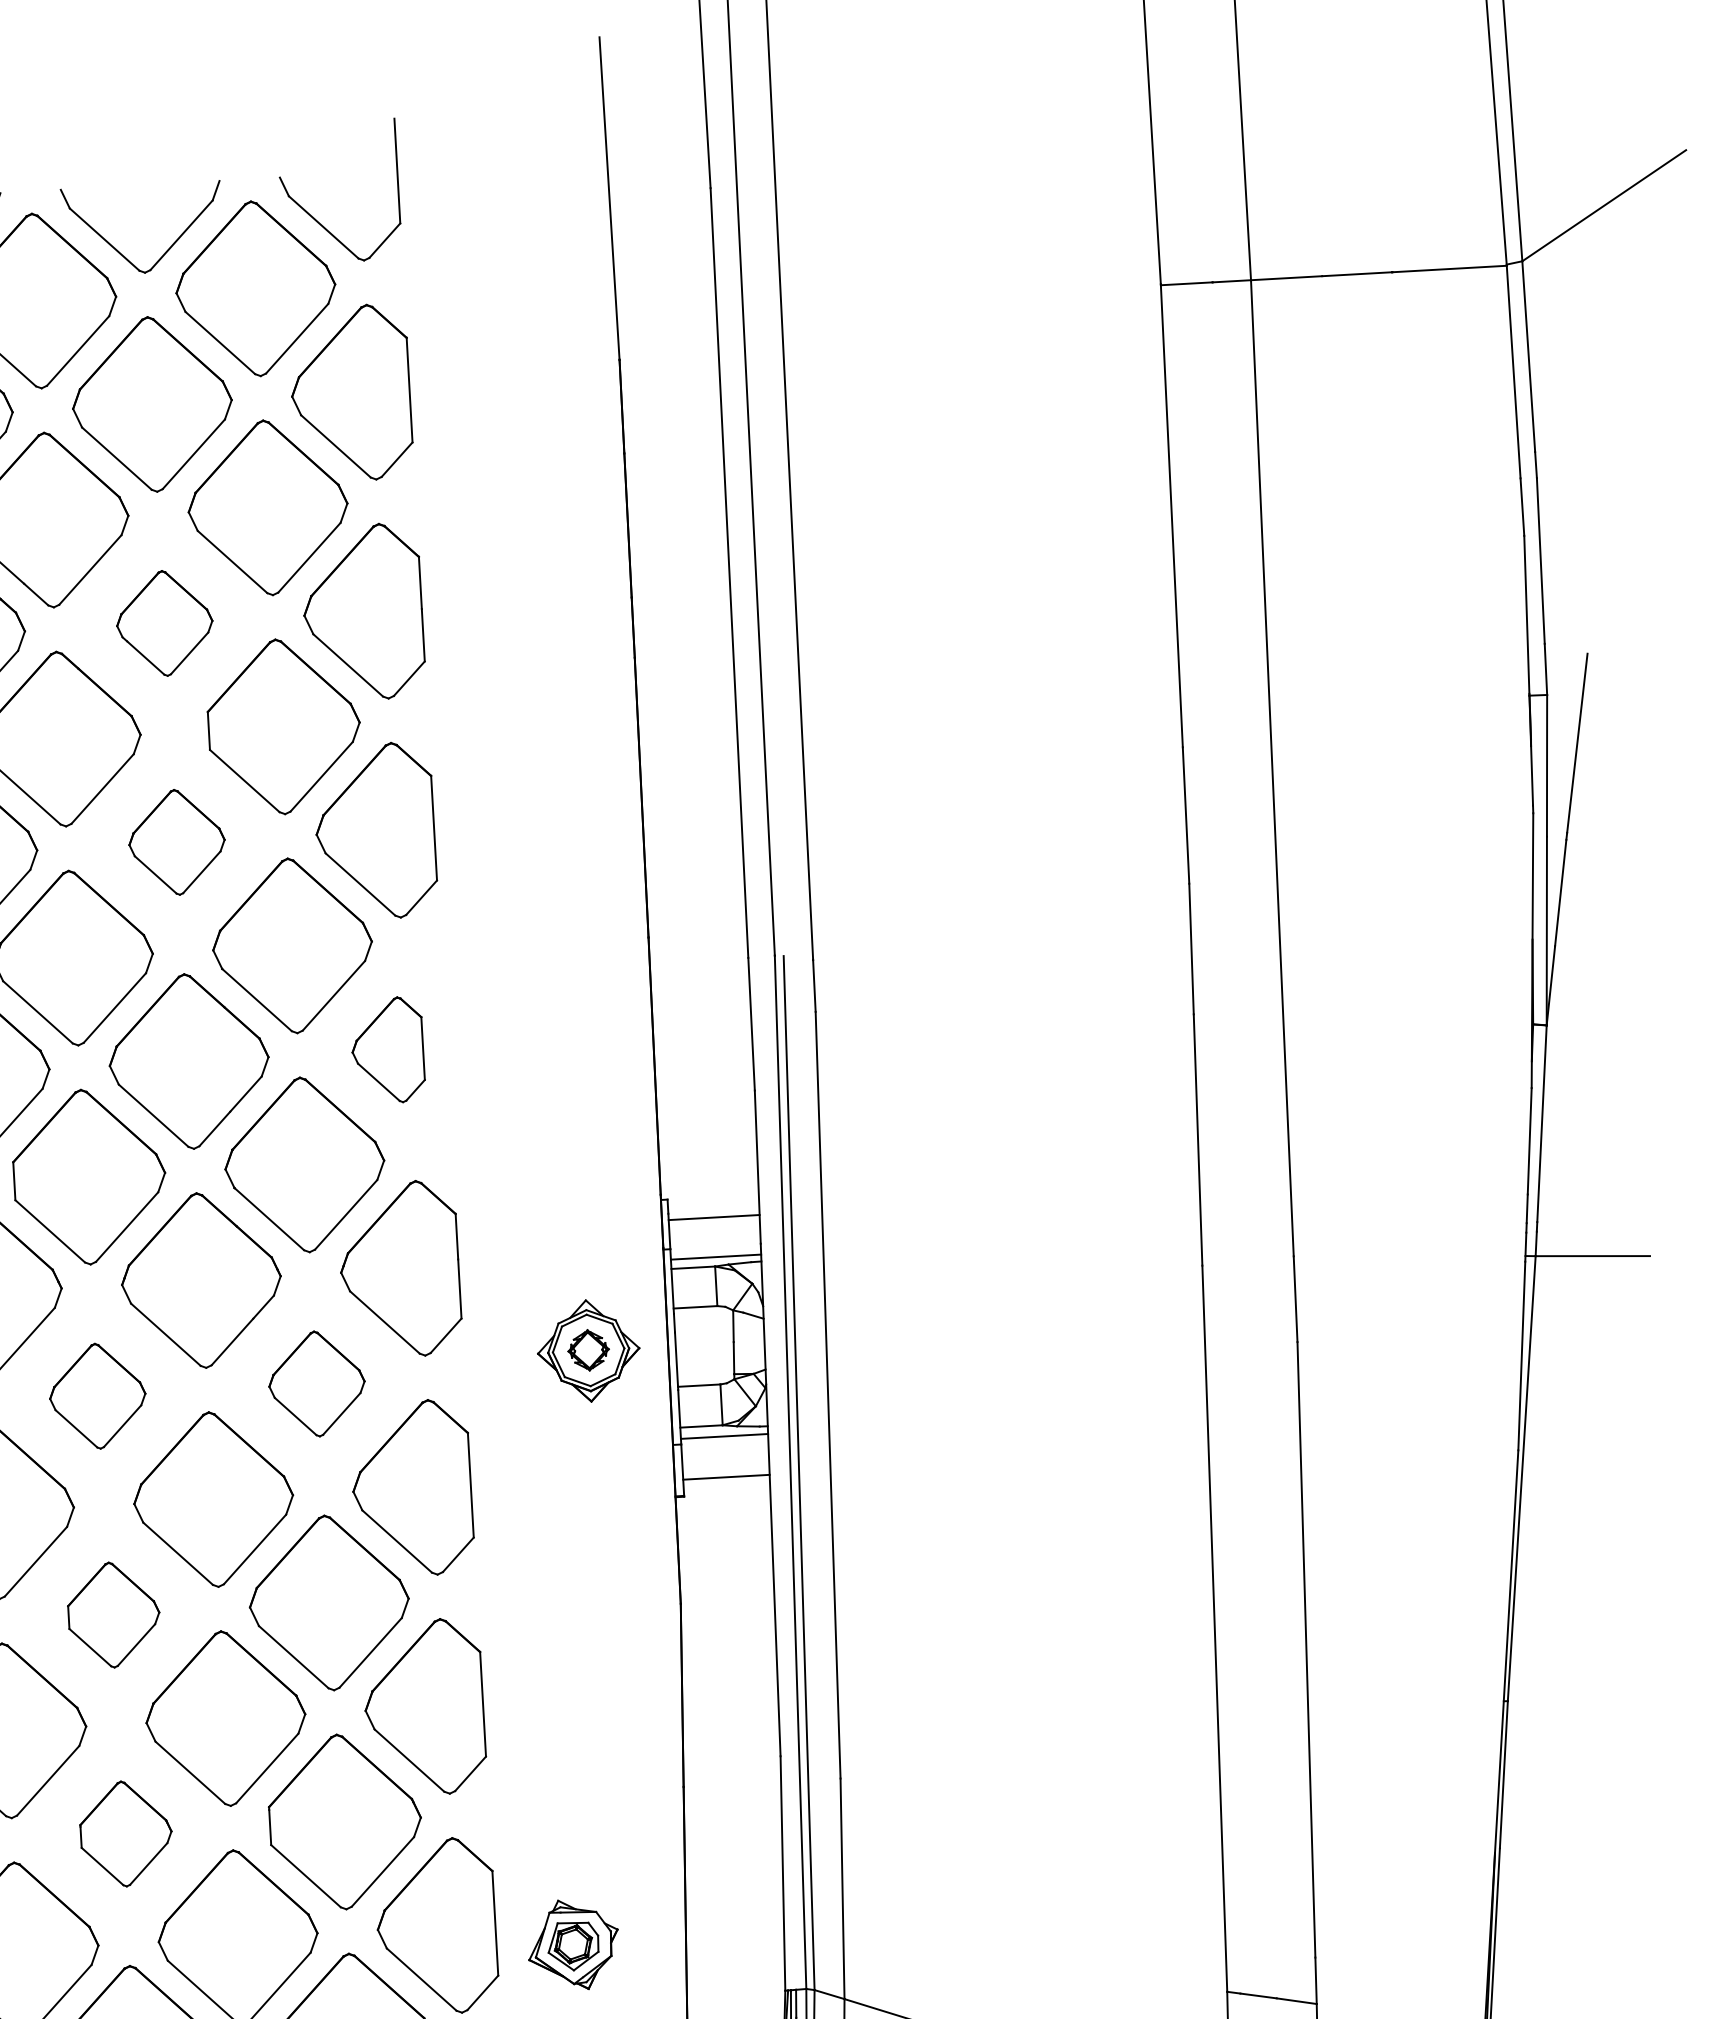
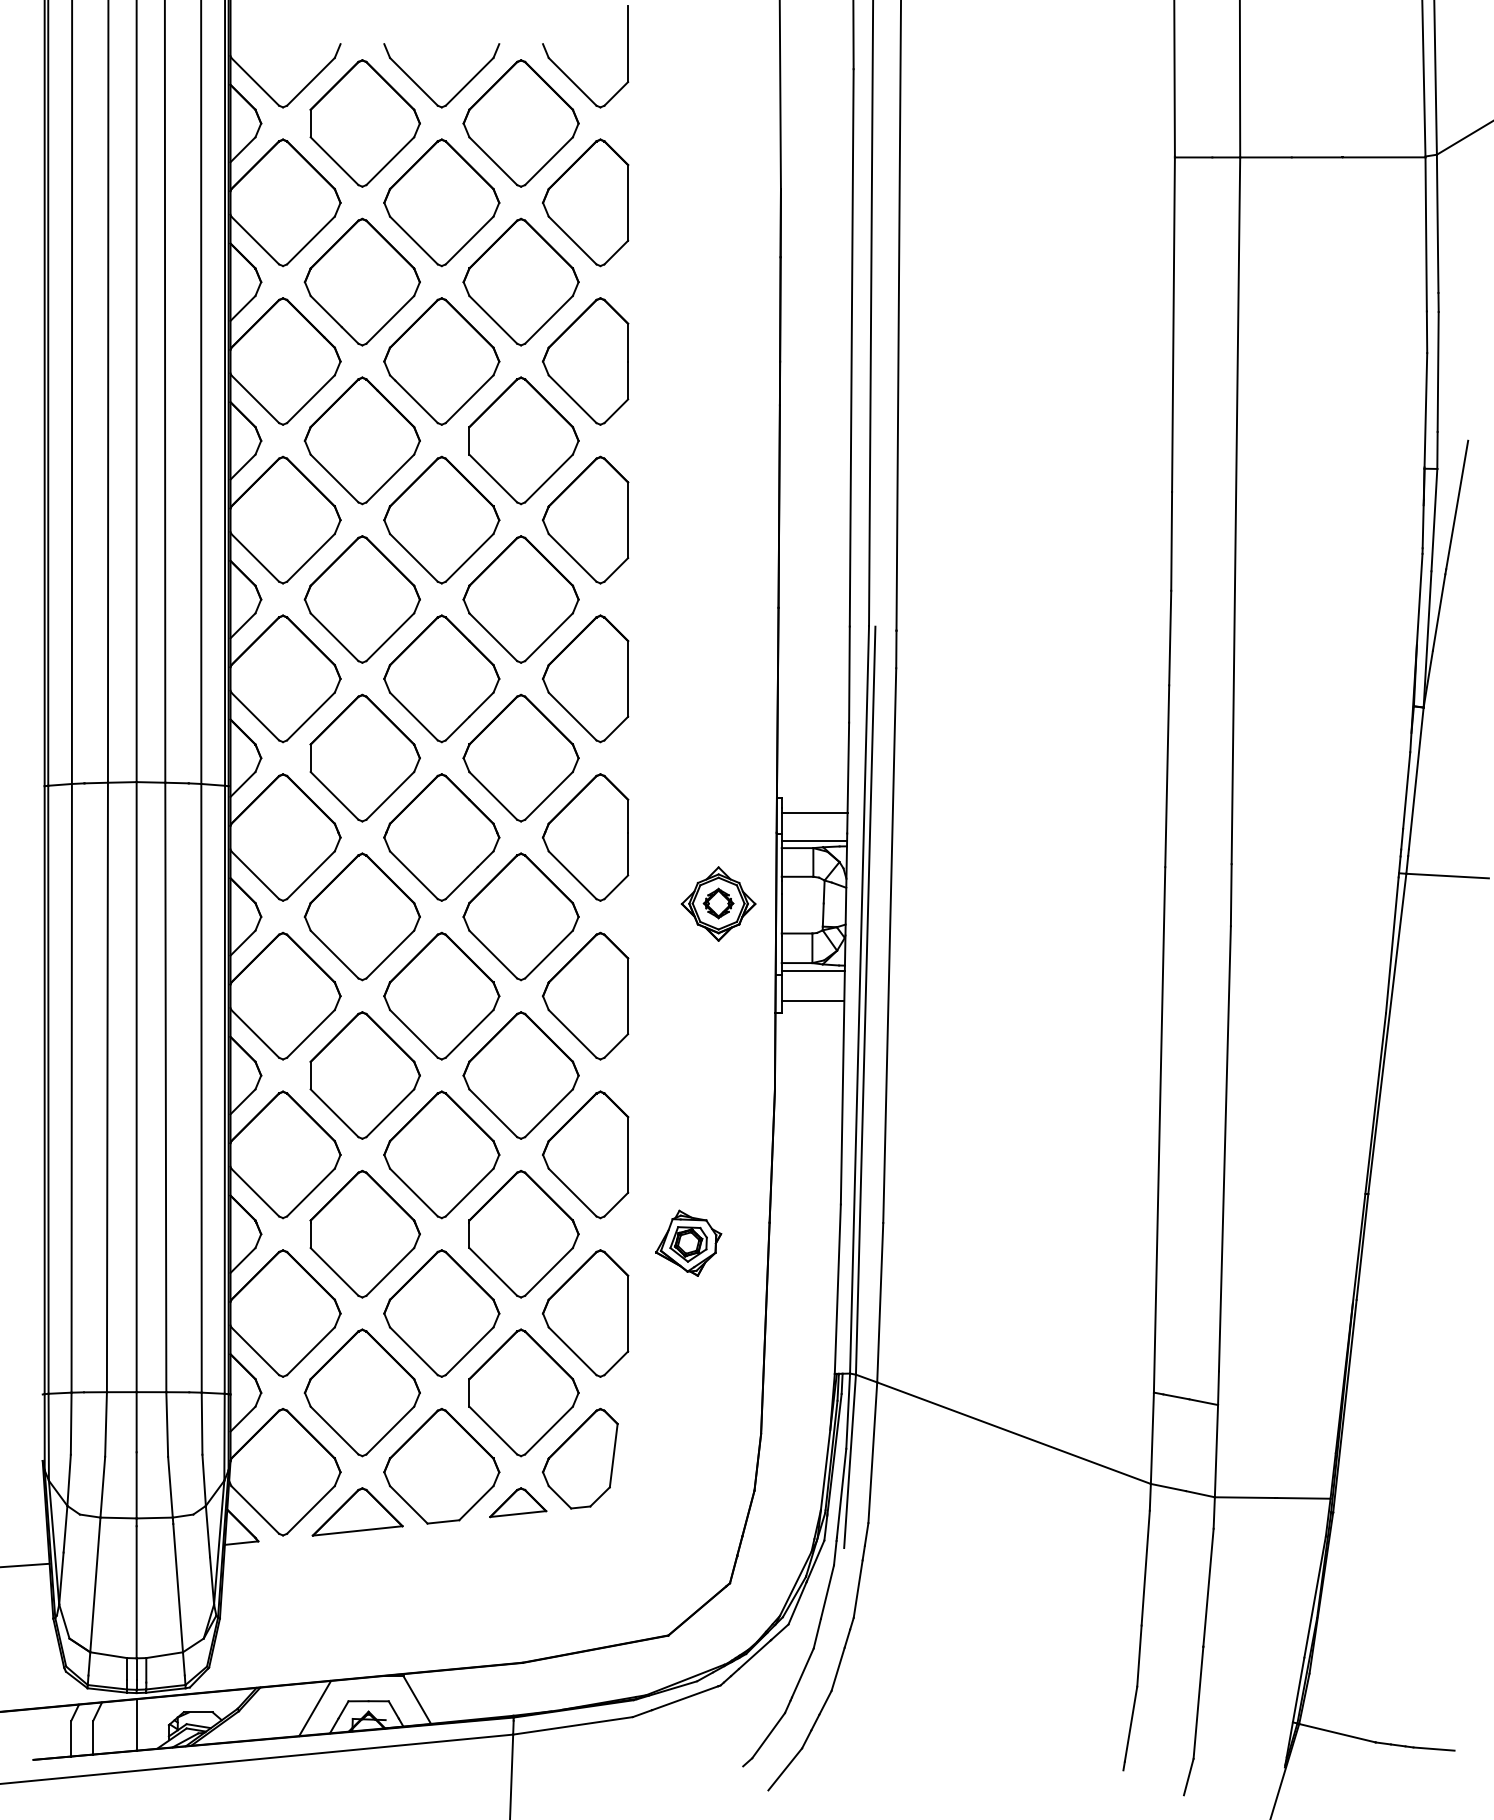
part: (164, 623) -> (441, 361), size x1.67
part: (176, 841) -> (441, 519), size x1.67
part: (387, 1049) -> (585, 678), size x1.67
part: (316, 1383) -> (520, 916), size x1.67
part: (96, 1395) -> (361, 916), size x1.67
part: (113, 1615) -> (364, 1075), size x1.67
part: (125, 1833) -> (364, 1233), size x1.67
part: (573, 1943) -> (688, 1242), moved

